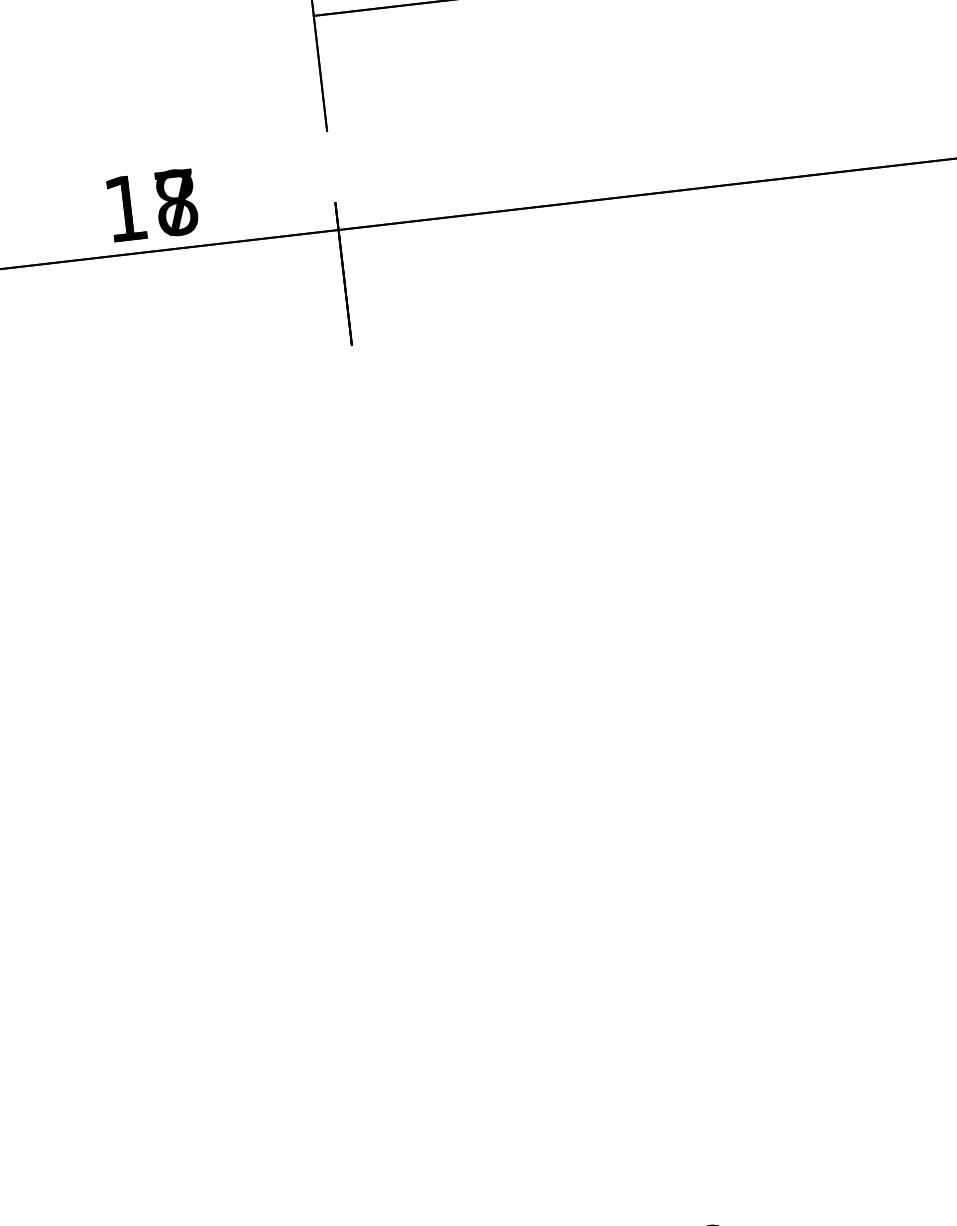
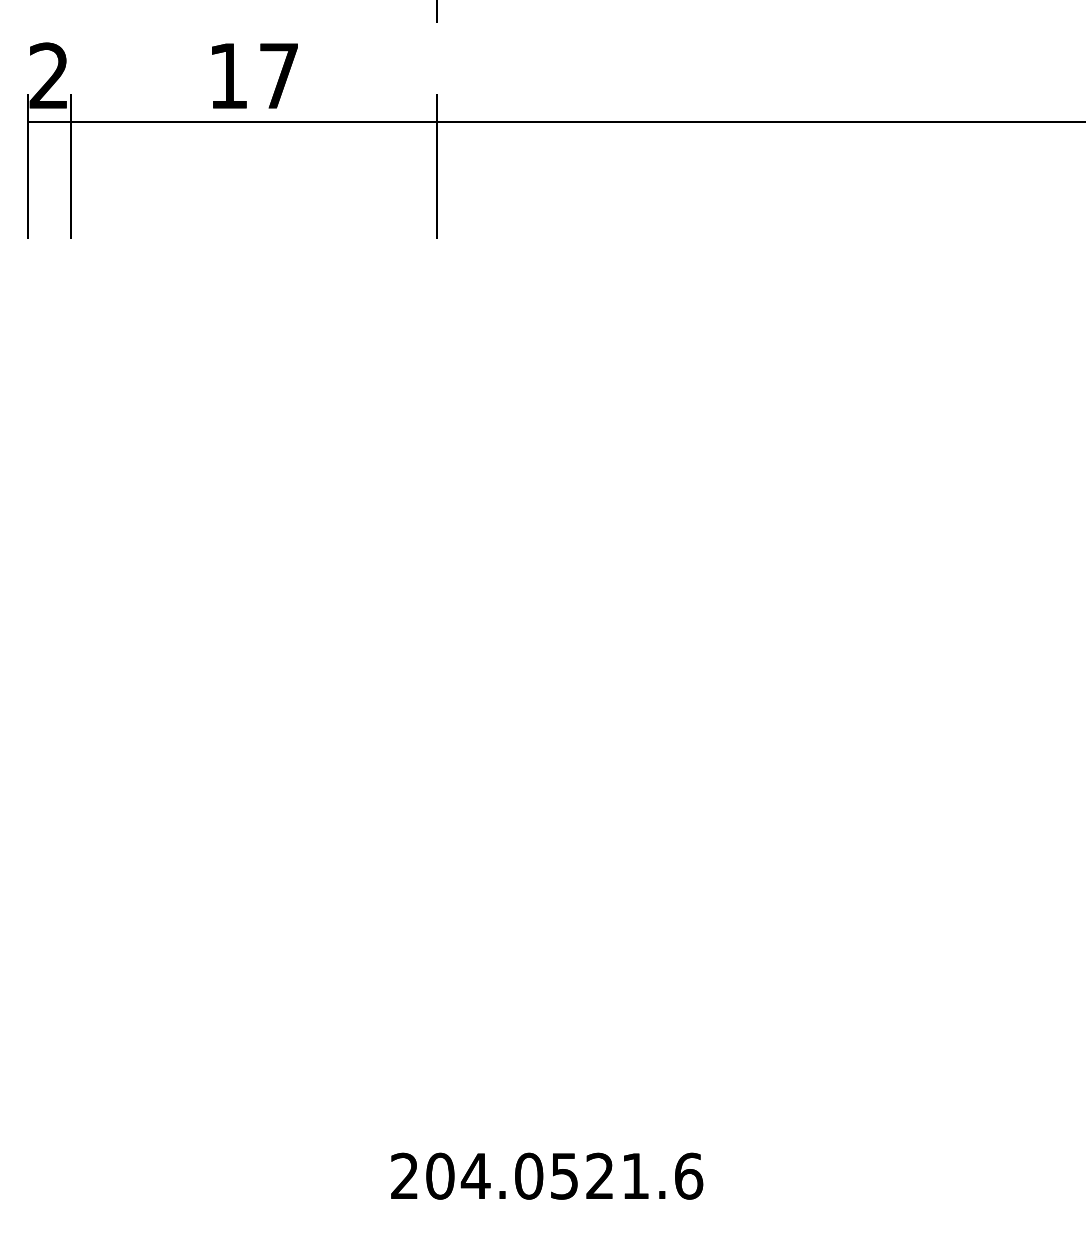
text: (176, 202) -> (279, 75), 18 -> 17

